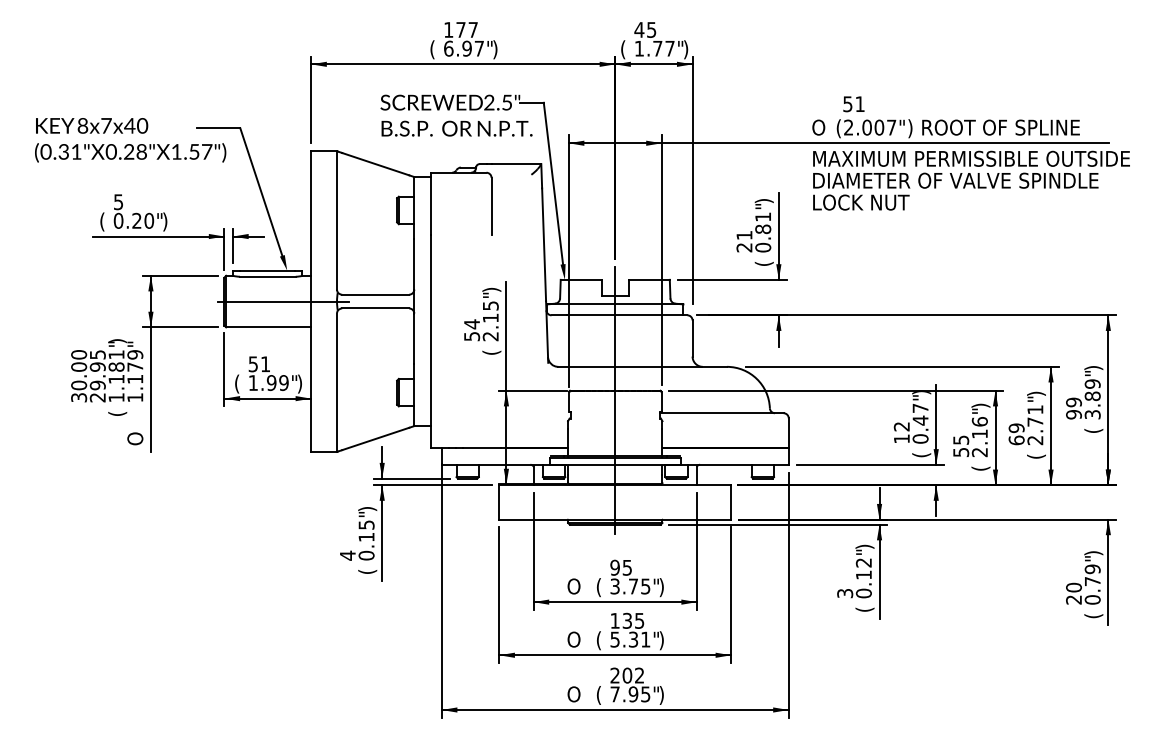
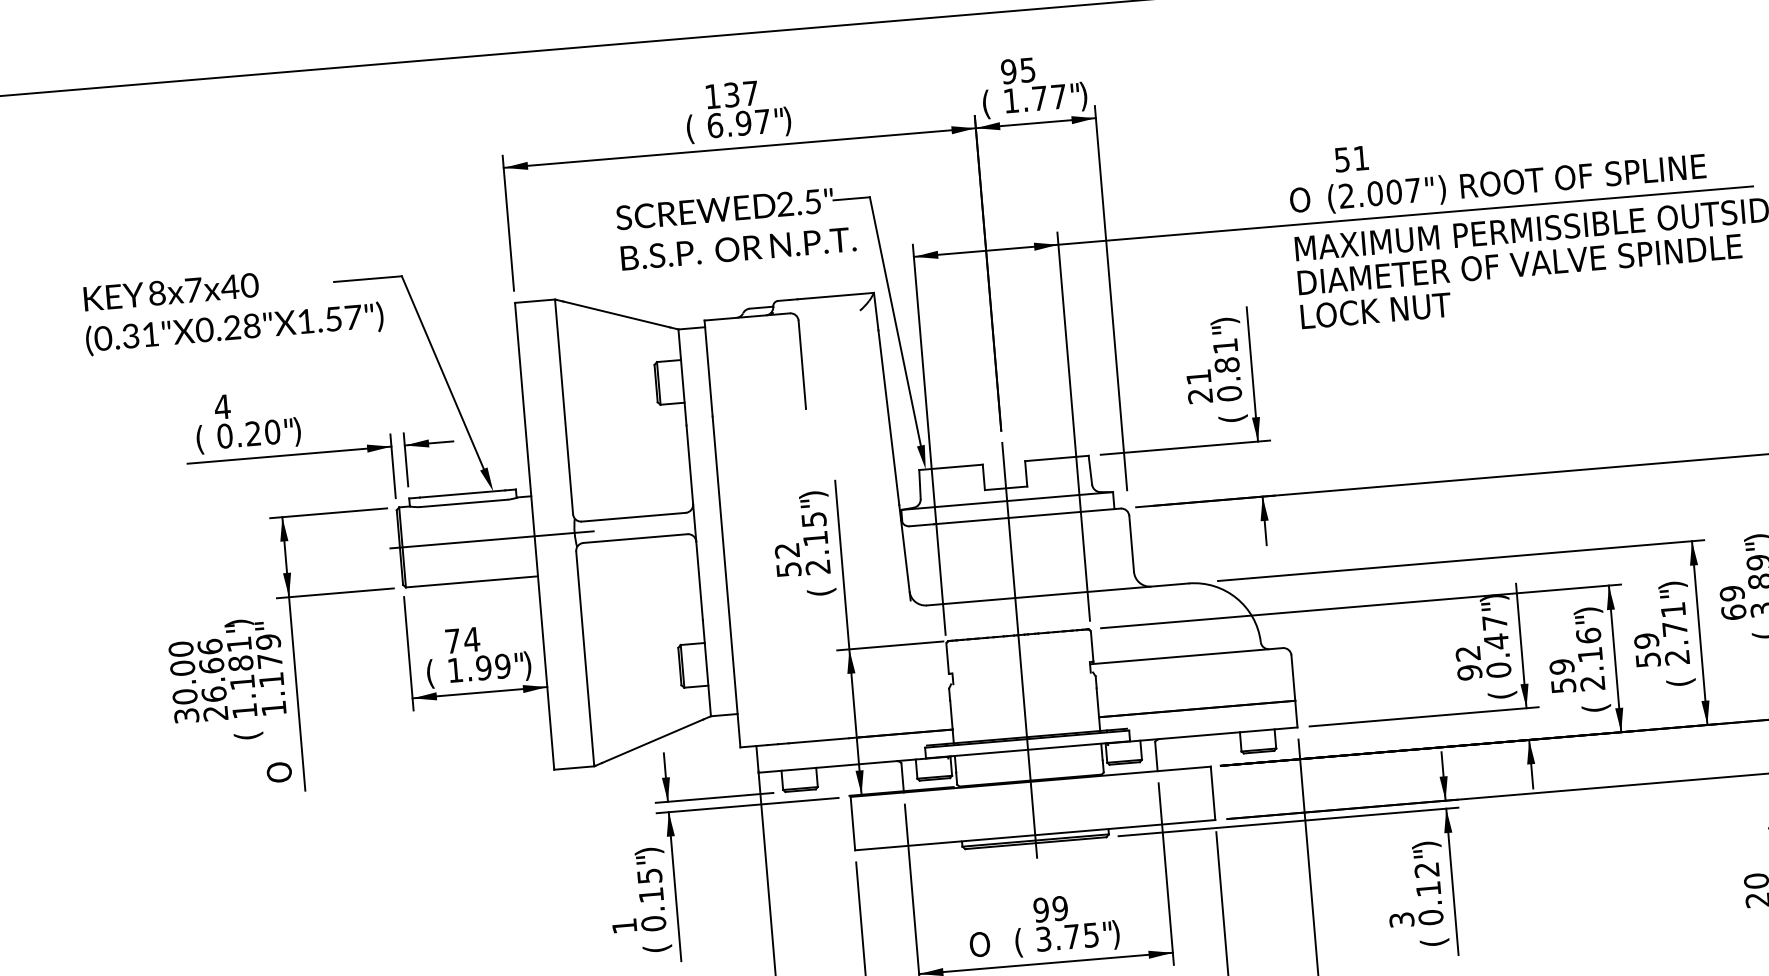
text: (460, 29) -> (730, 94), 177 -> 137
text: (639, 29) -> (1008, 70), 45 -> 95
text: (118, 202) -> (222, 407), 5 -> 4
text: (471, 324) -> (786, 550), 54 -> 52
text: (259, 364) -> (462, 640), 51 -> 74
text: (97, 370) -> (211, 671), 29.95 -> 26.66
text: (1073, 414) -> (1733, 612), 99 -> 69
text: (901, 438) -> (1469, 671), 12 -> 92
text: (960, 440) -> (1561, 667), 55 -> 59
text: (1016, 440) -> (1647, 660), 69 -> 59
text: (347, 555) -> (624, 925), 4 -> 1
text: (627, 567) -> (1060, 908), 95 -> 99

